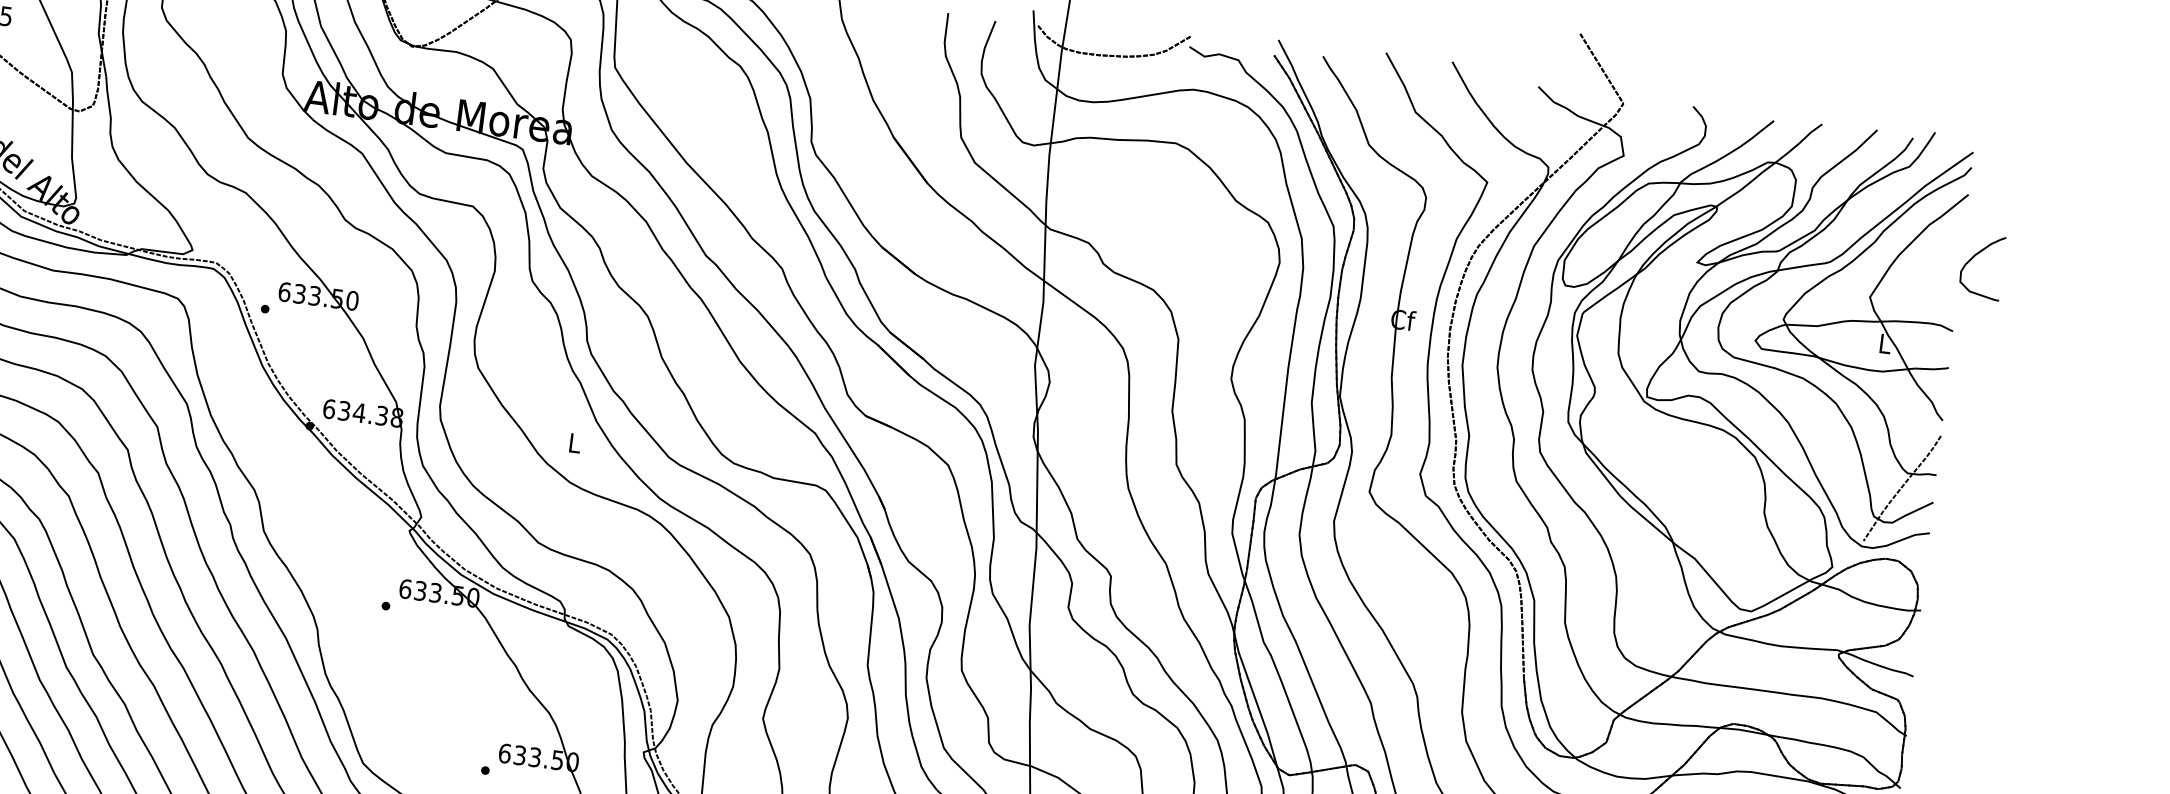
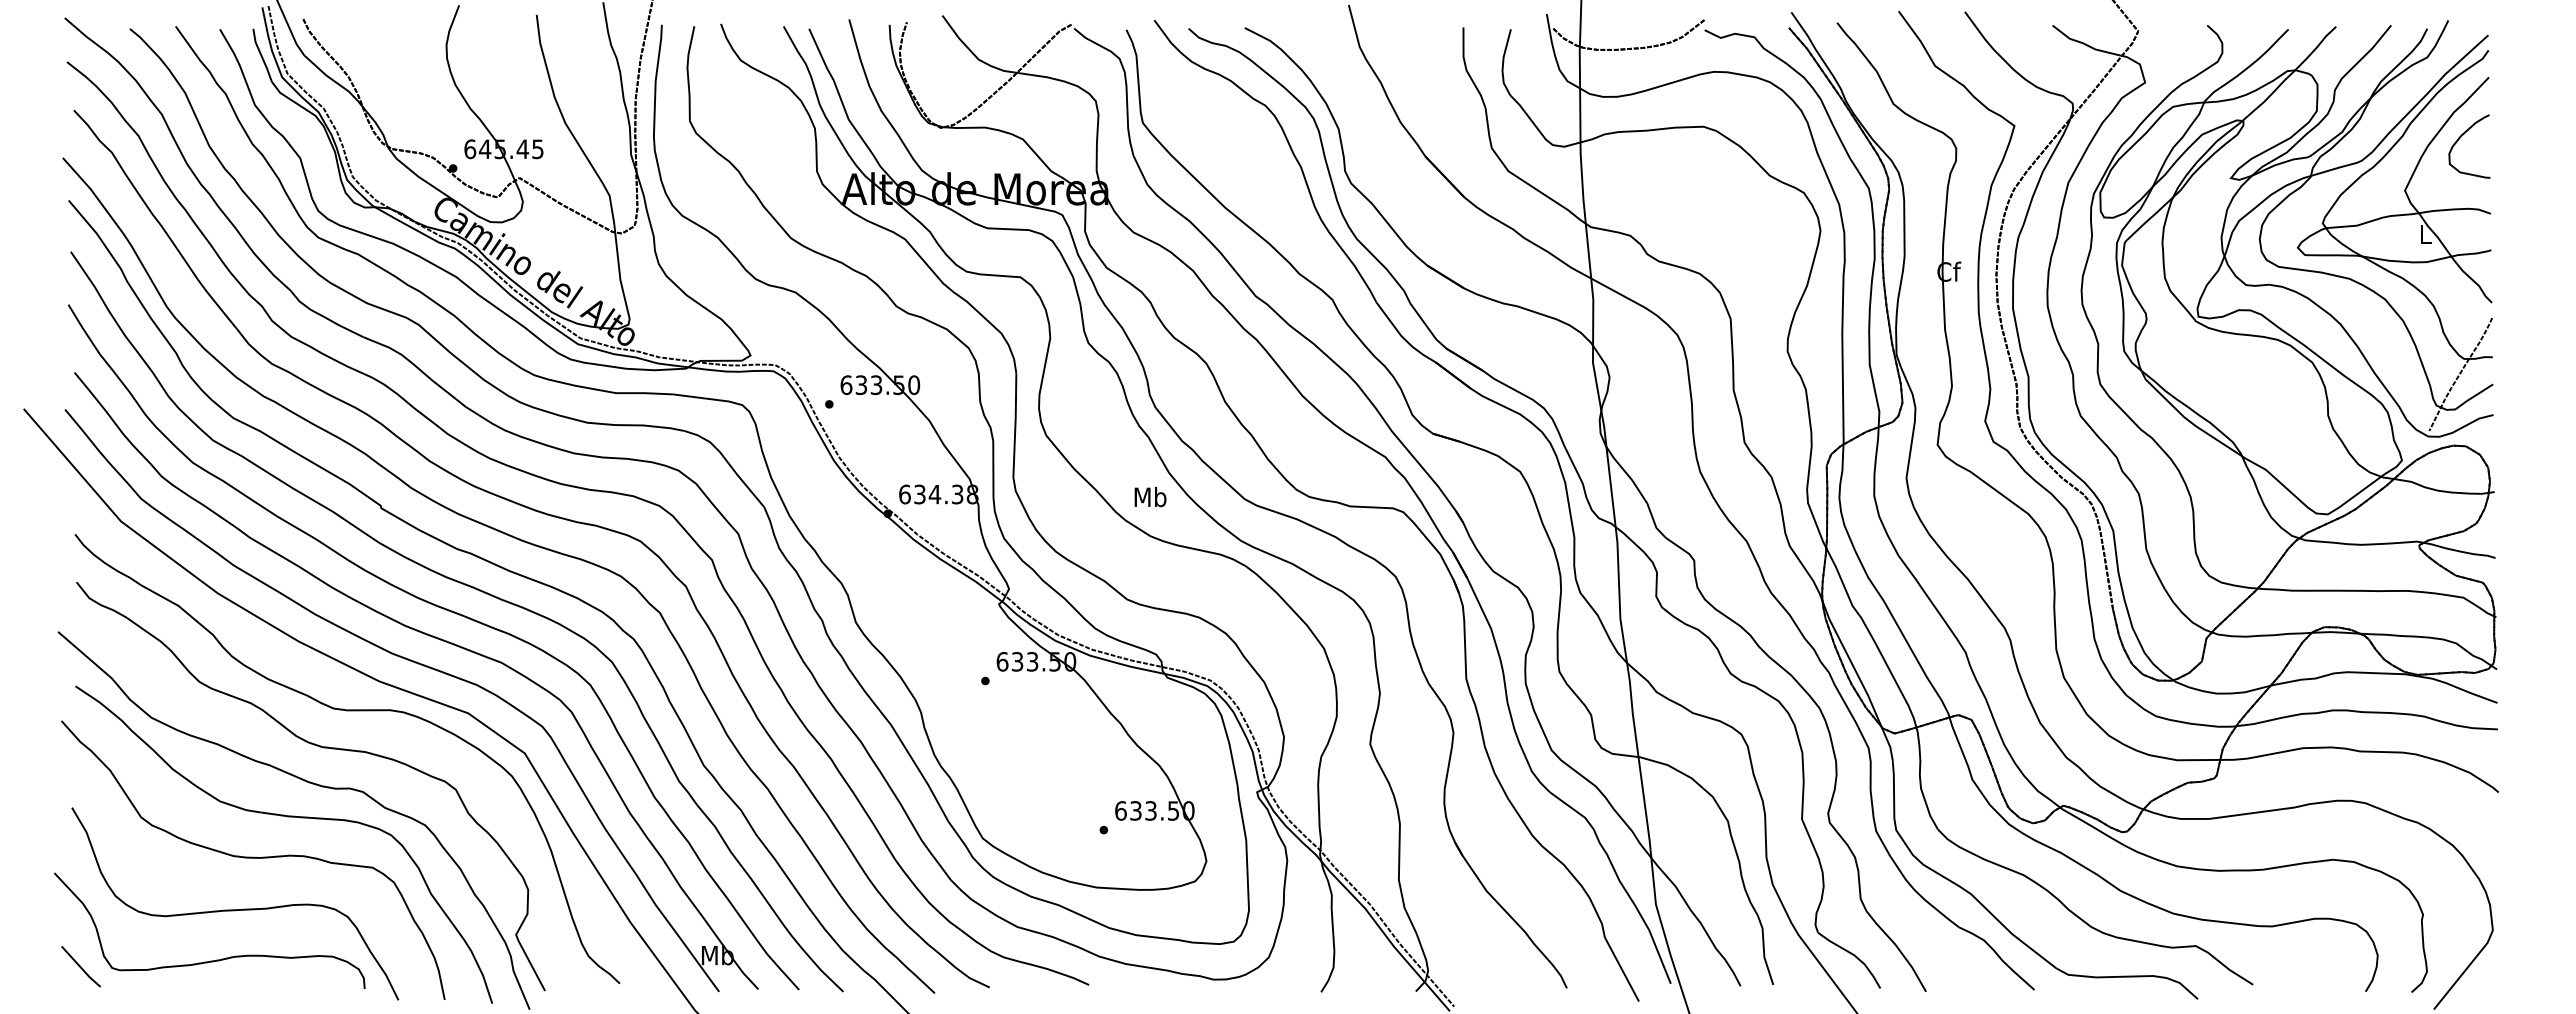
curve: (1975, 256) -> (2461, 137), moved
text: (574, 442) -> (1150, 496), L -> Mb

